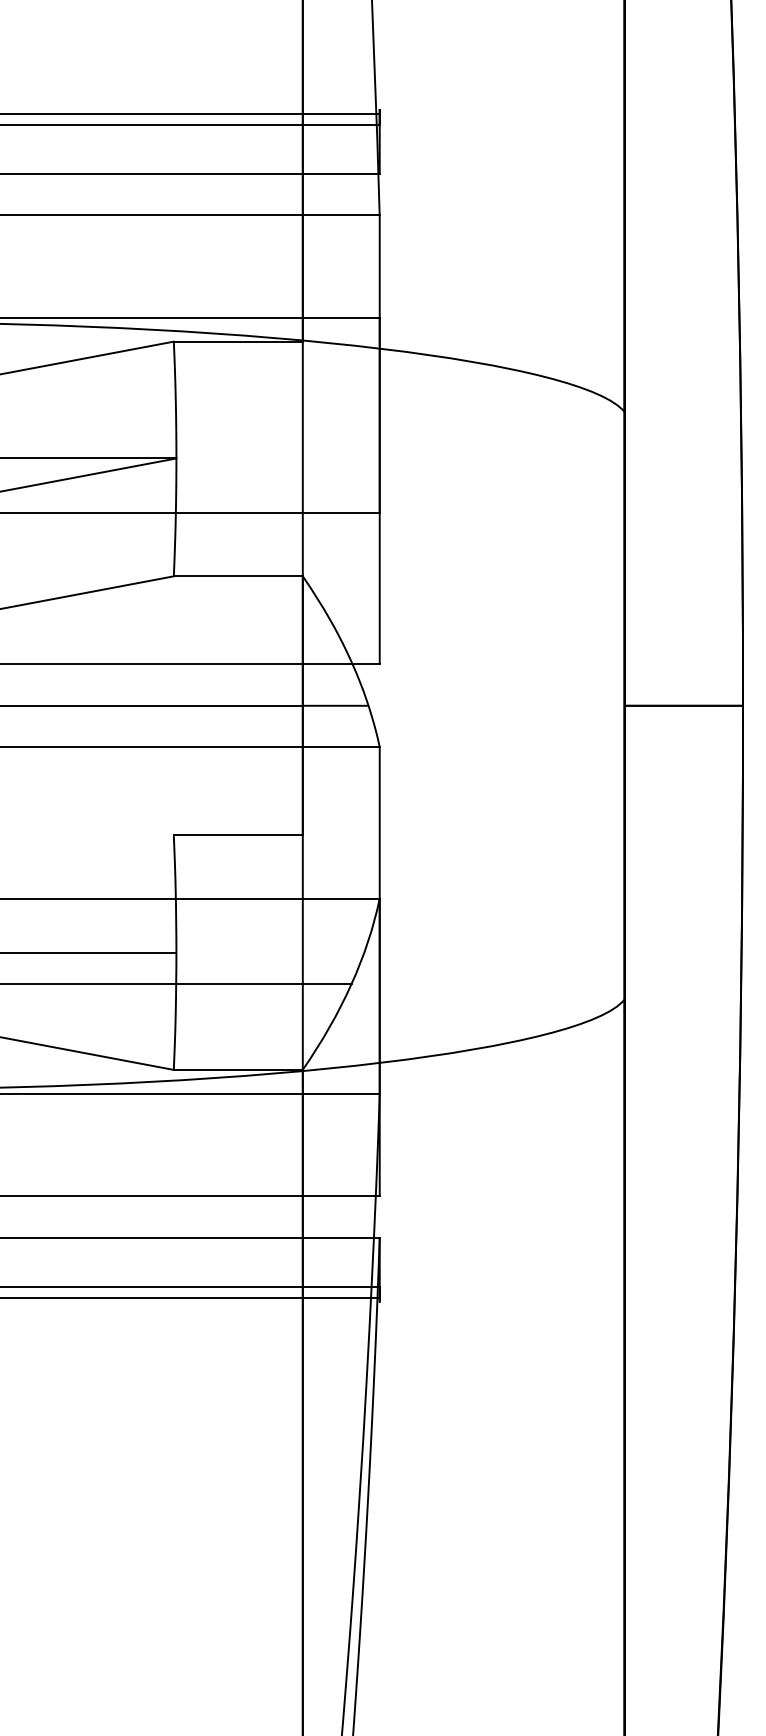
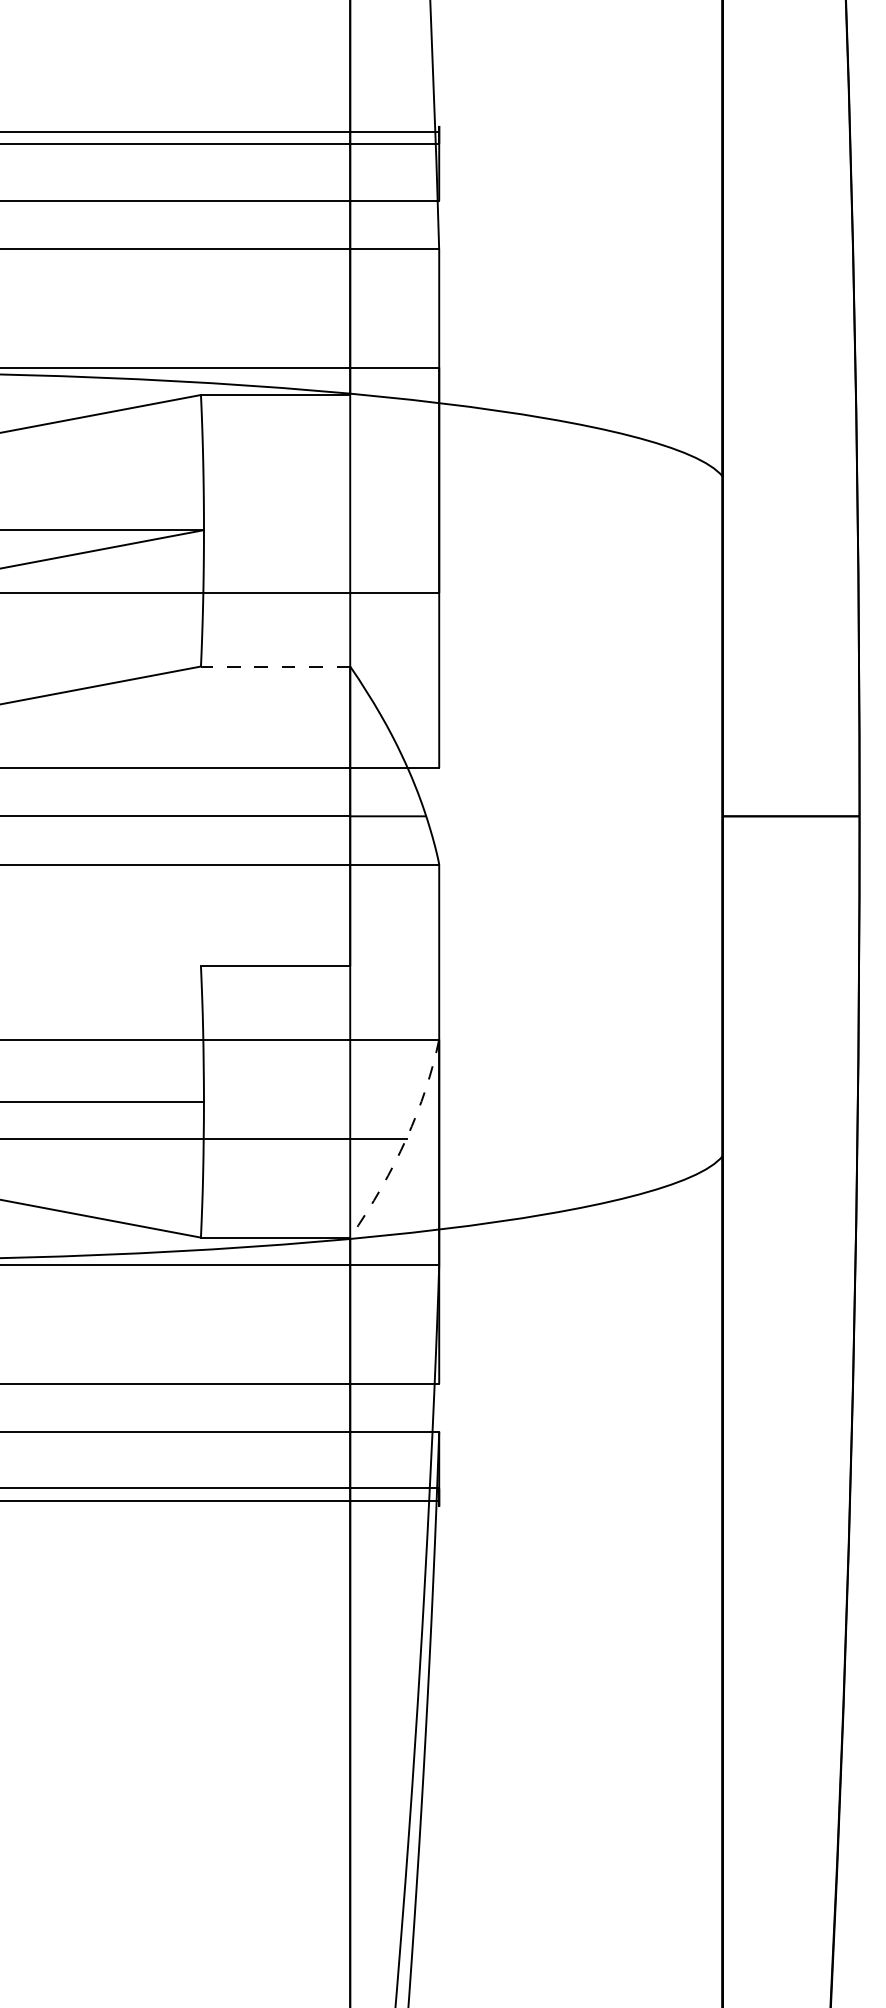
line: (238, 576) -> (275, 666), solid -> dashed
arc: (349, 987) -> (404, 1142), solid -> dashed

